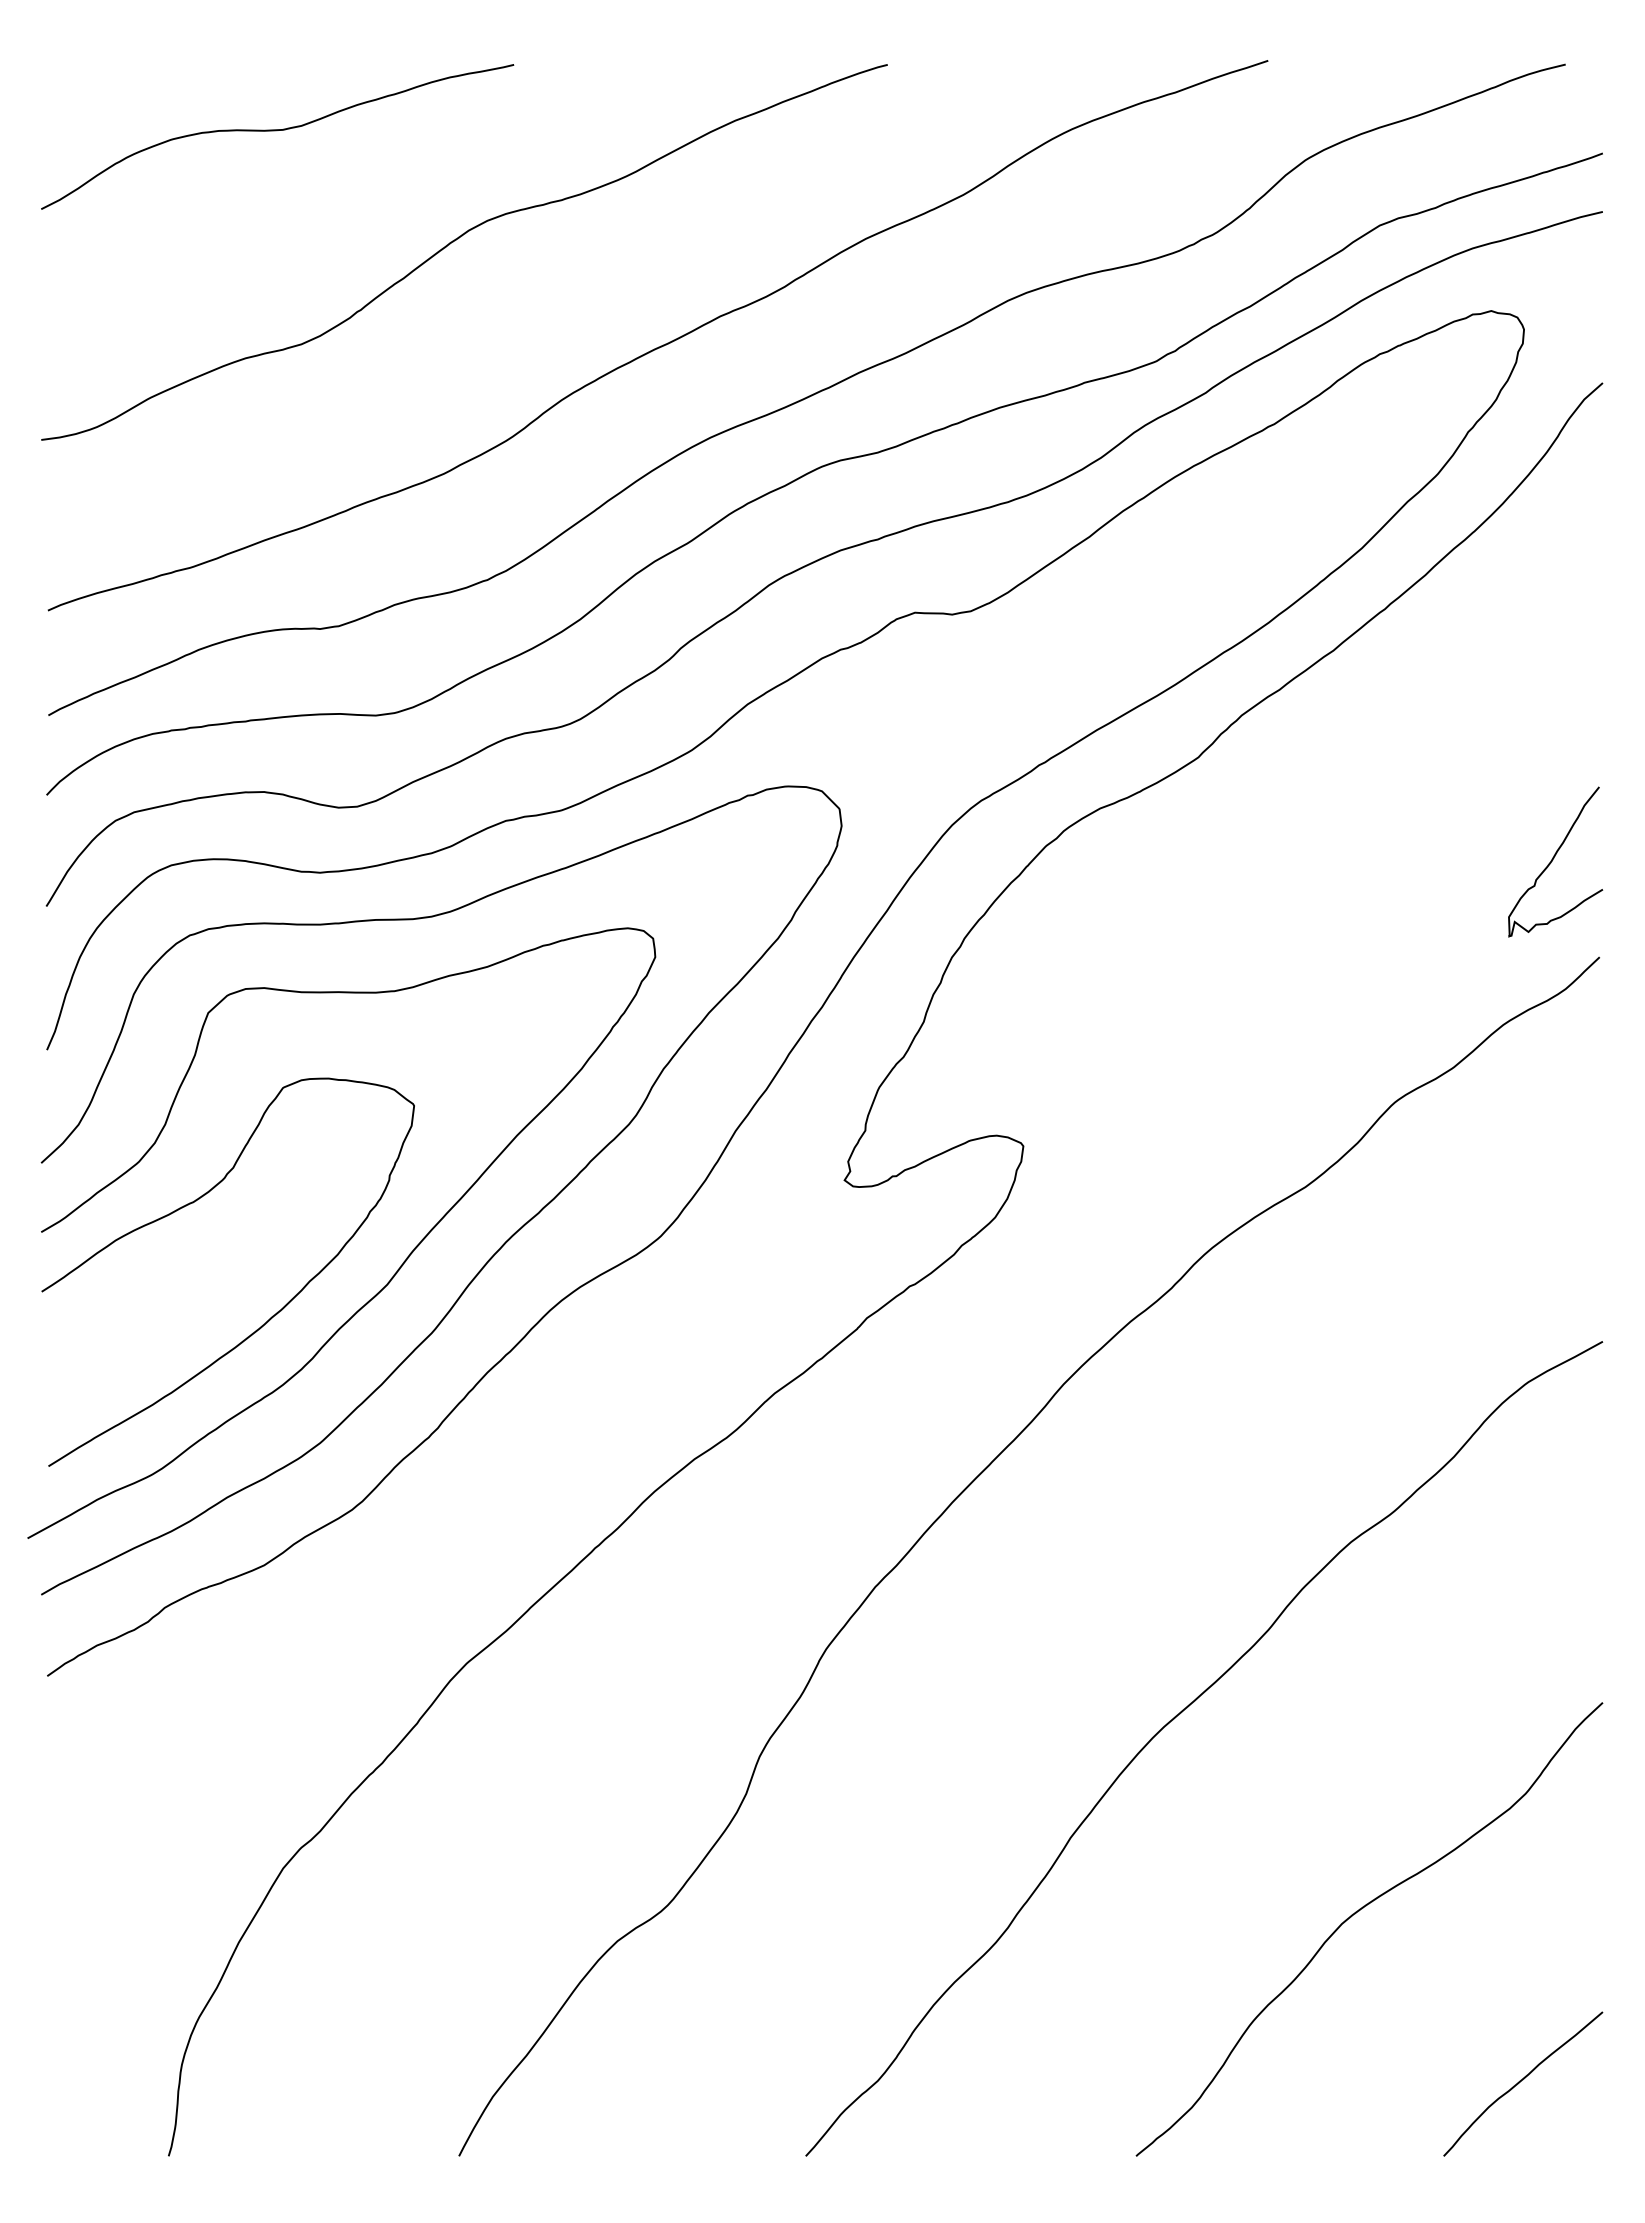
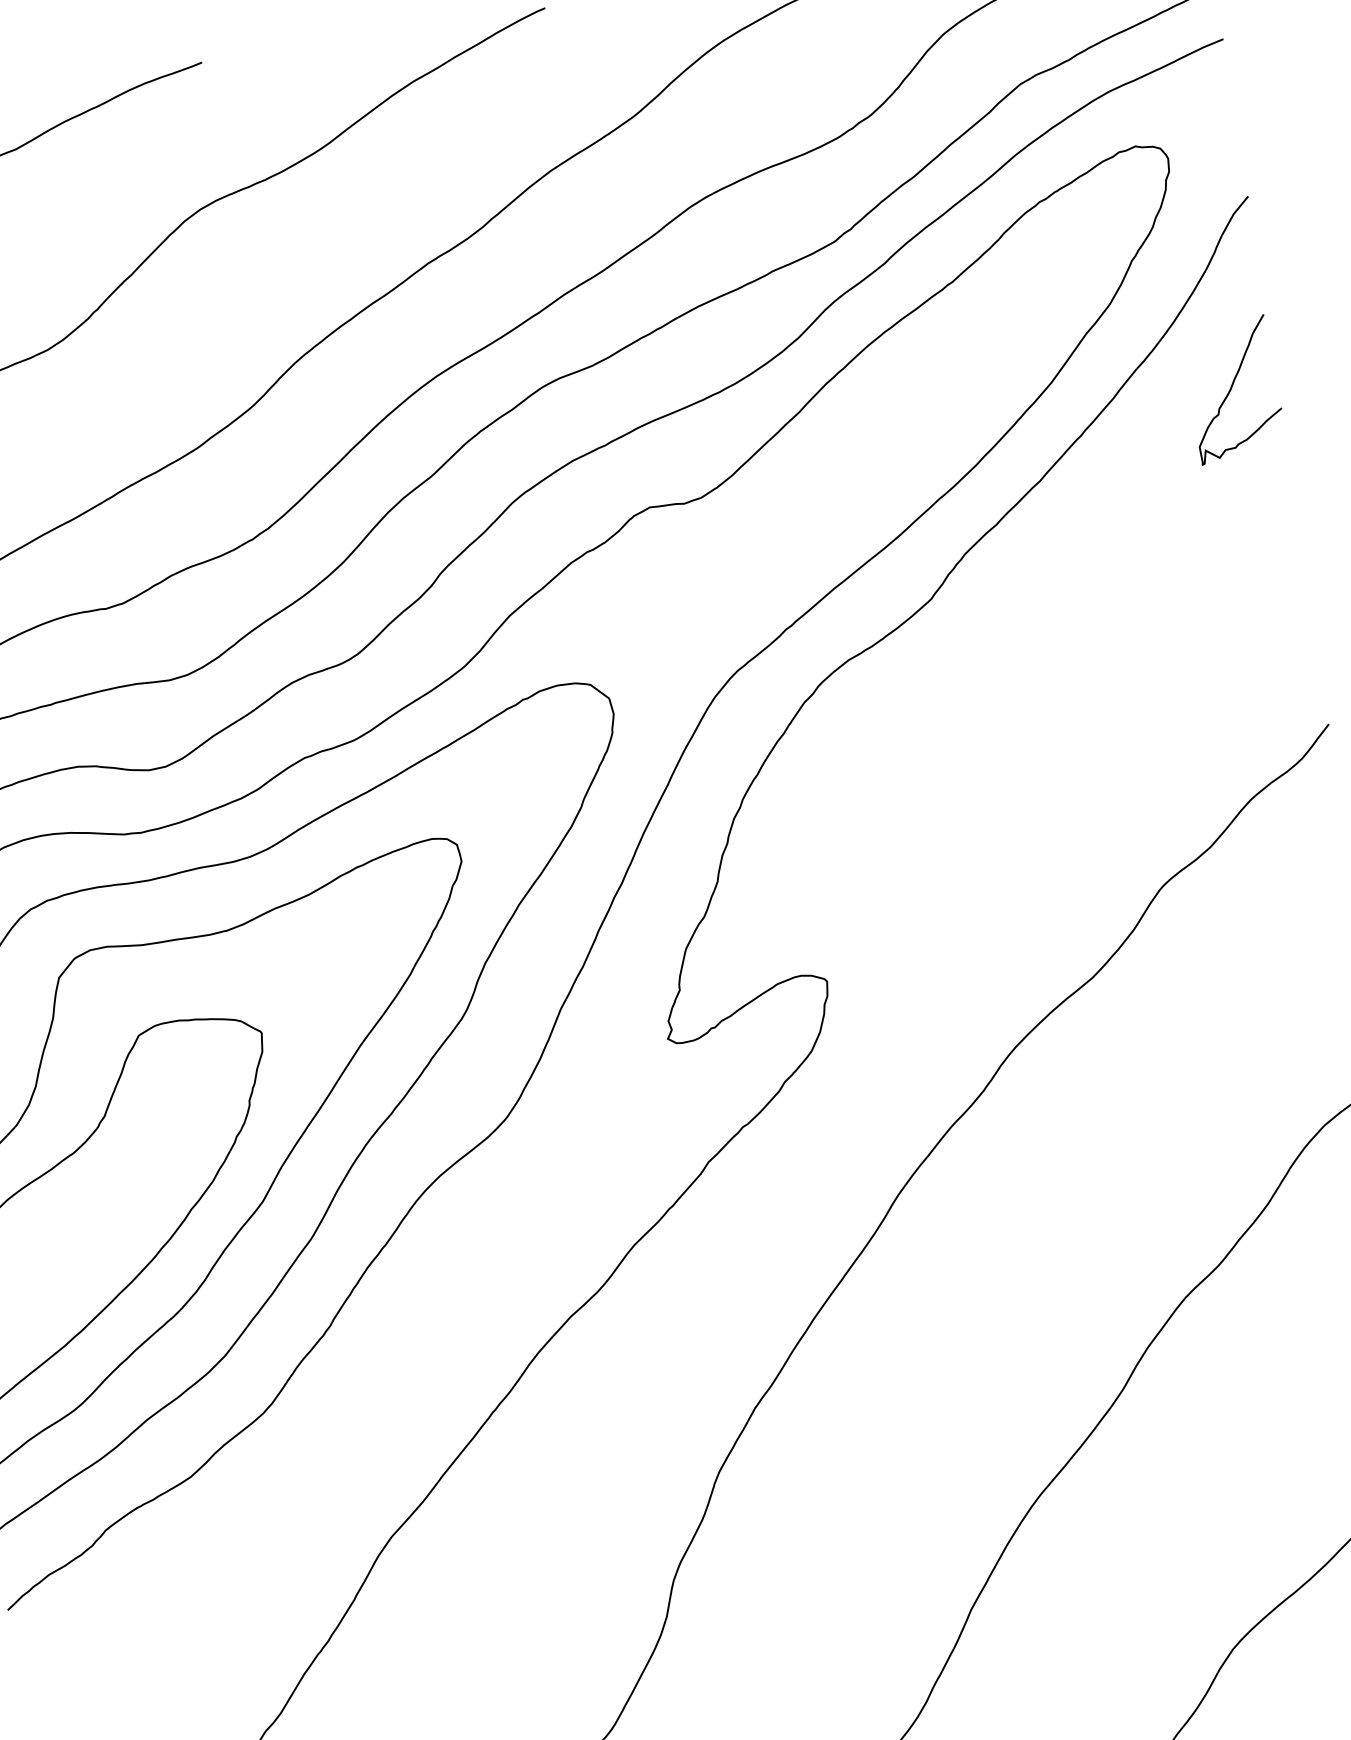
curve: (1553, 860) -> (1232, 388), moved

